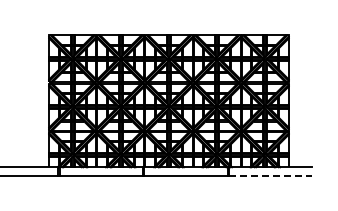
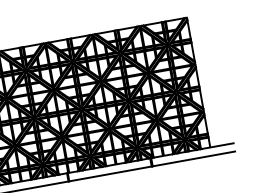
line: (270, 175) -> (193, 158), dashed -> solid

